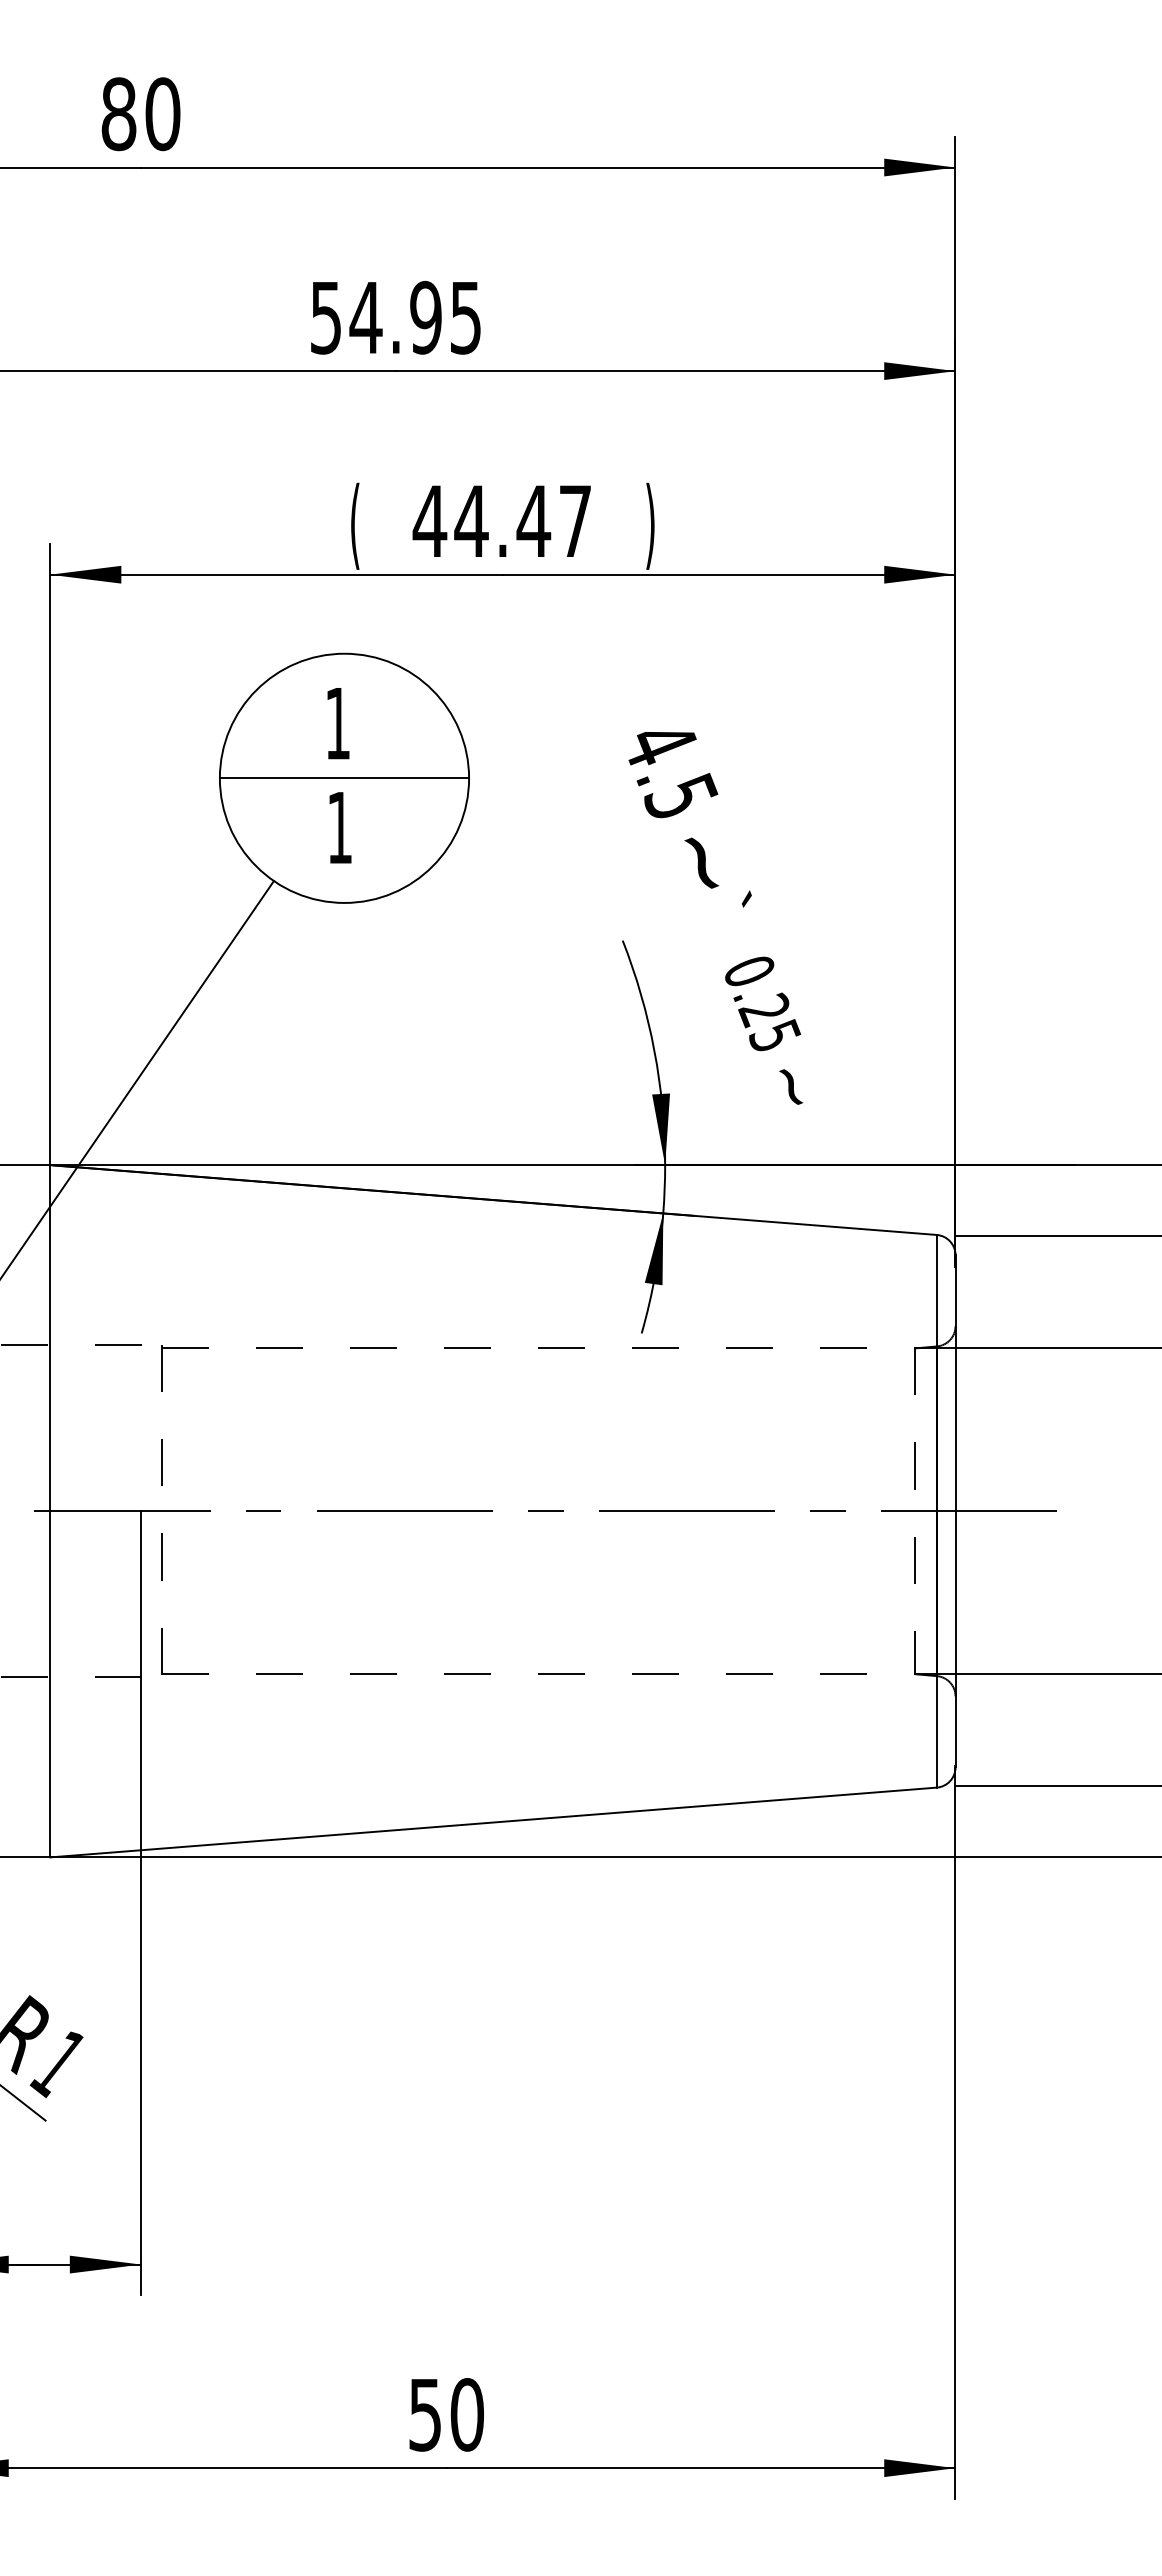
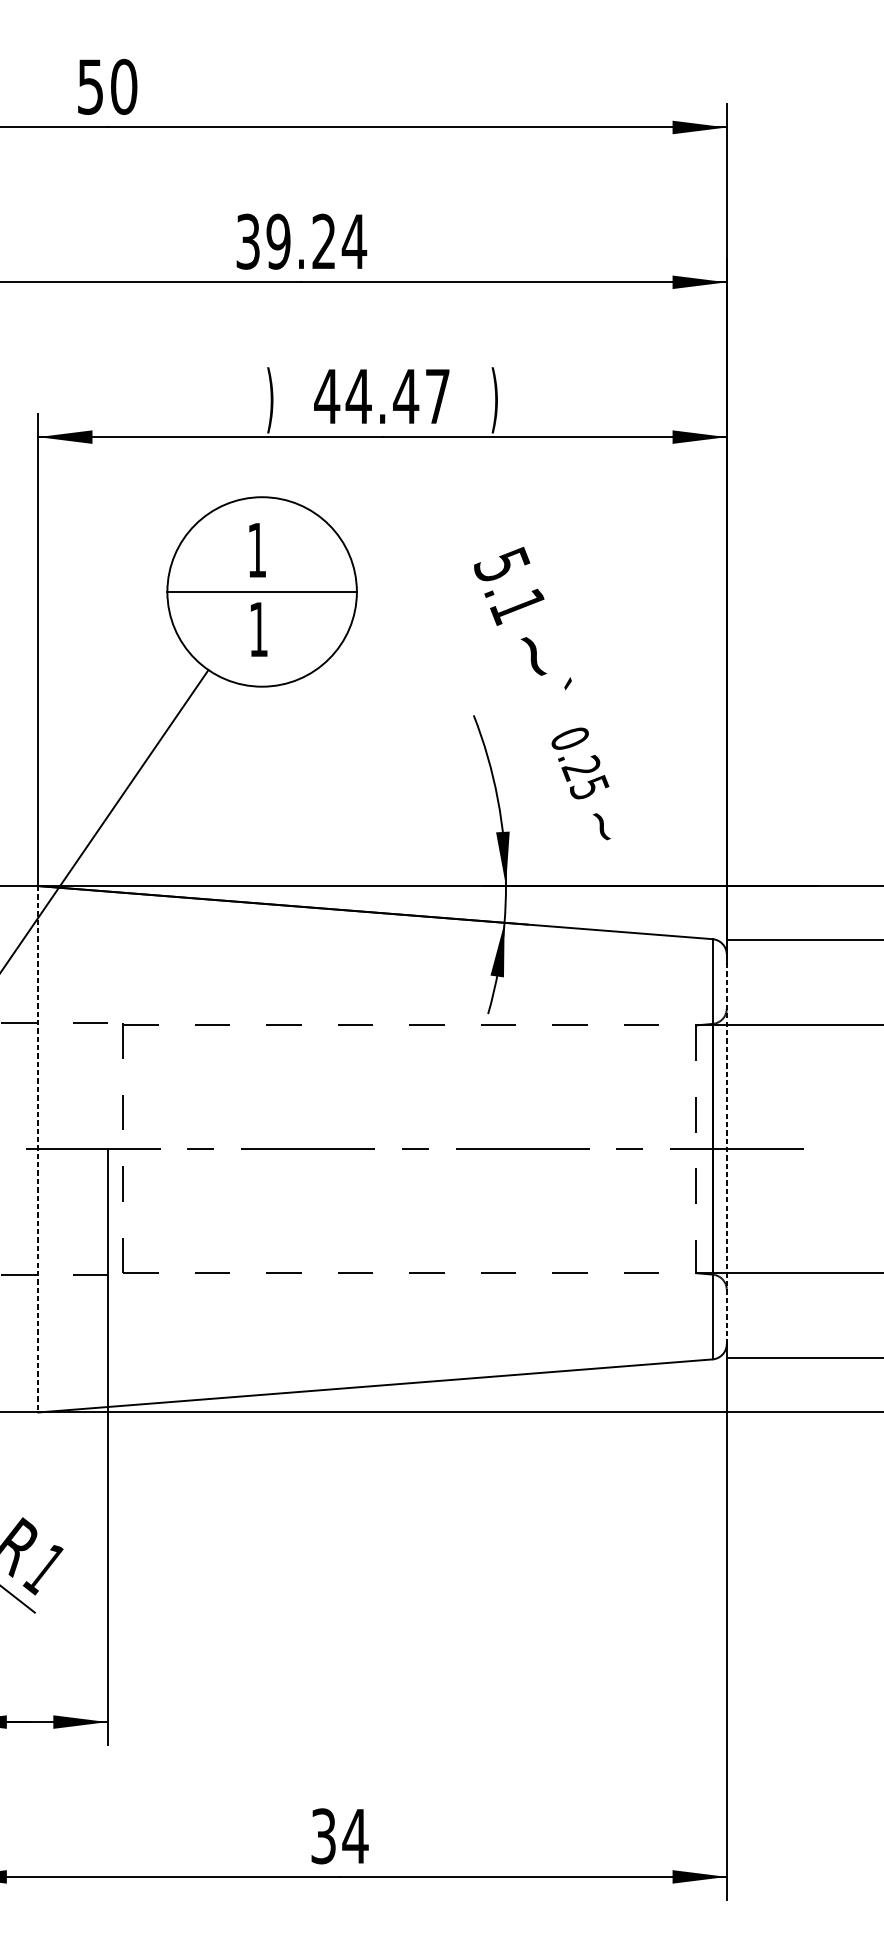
text: (118, 114) -> (90, 87), 80 -> 50
text: (396, 317) -> (301, 241), 54.95 -> 39.24
text: (355, 525) -> (270, 399), ( -> )
text: (670, 771) -> (510, 586), 4.5 -> 5.1
line: (50, 1511) -> (38, 1149), solid -> dashed
line: (955, 1511) -> (726, 1149), solid -> dashed
text: (446, 2414) -> (339, 1836), 50 -> 34

